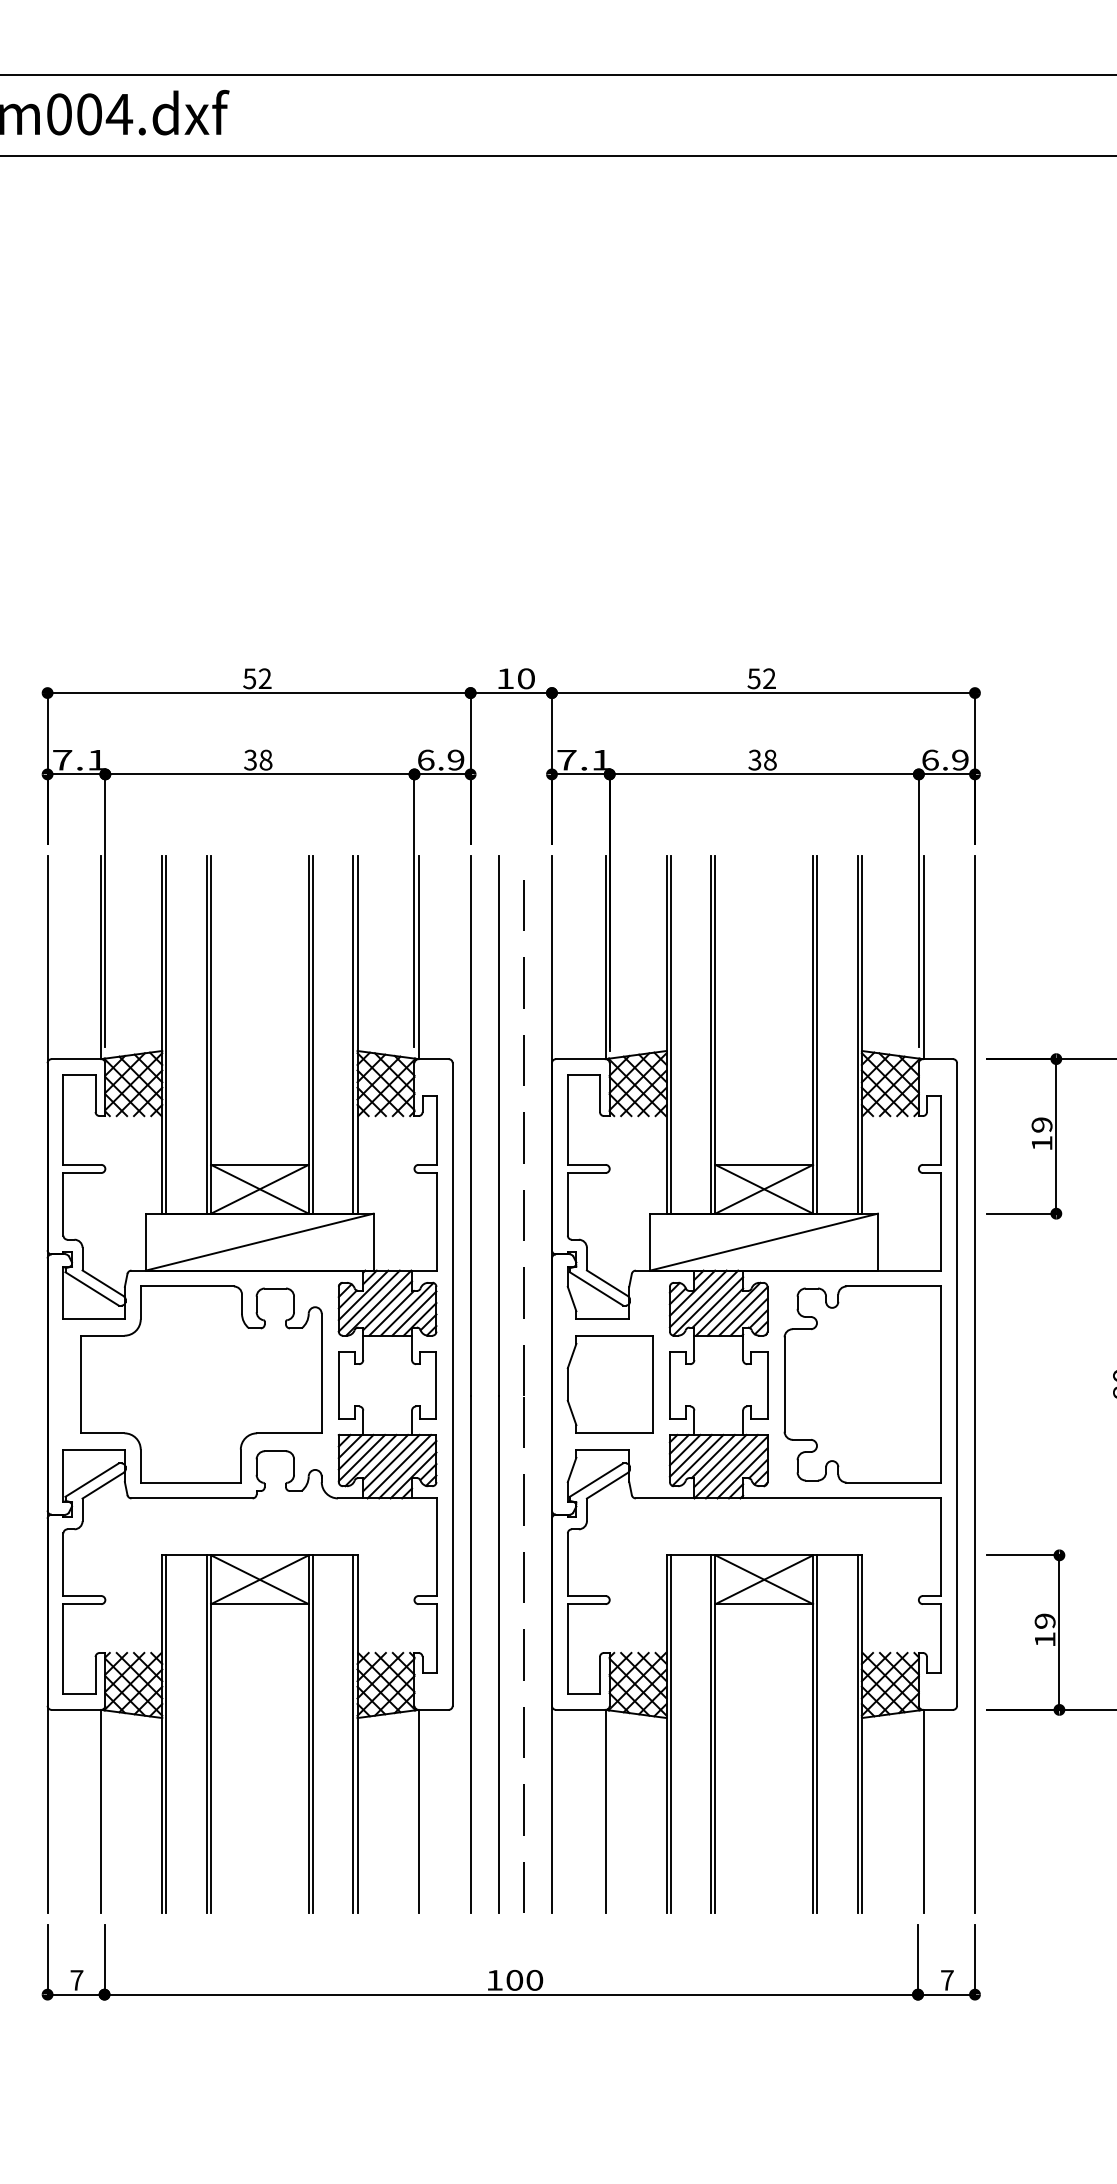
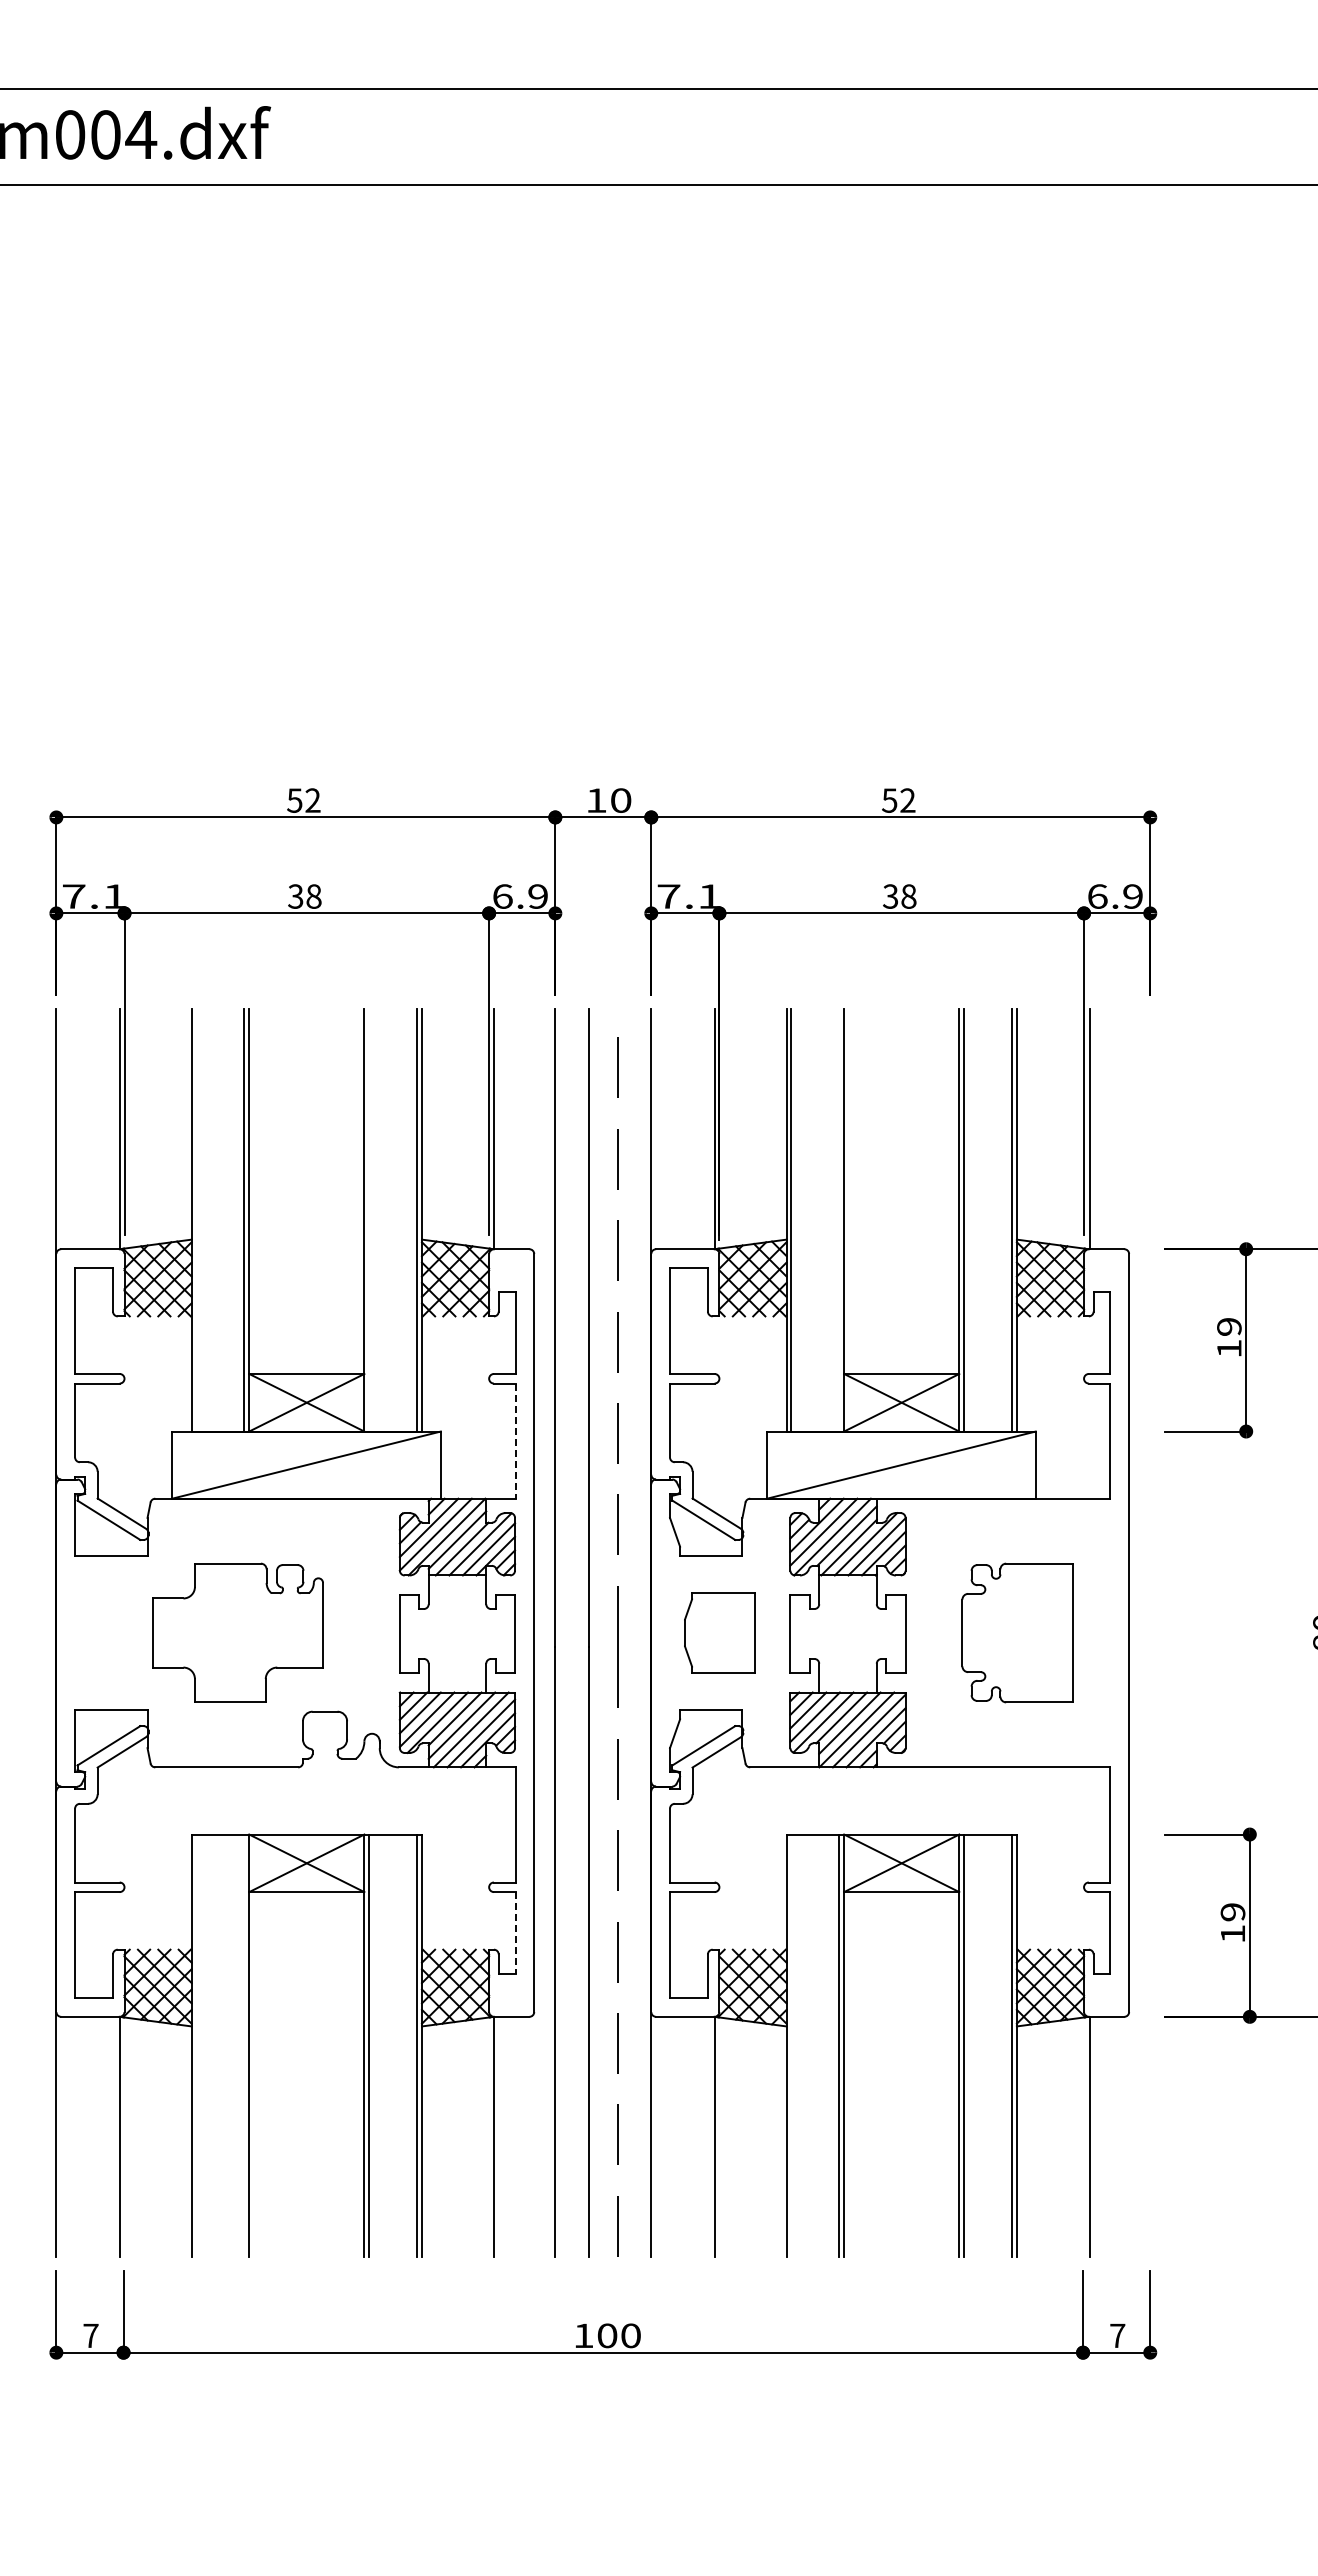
line: (166, 1034) -> (196, 1220), removed
line: (313, 1034) -> (369, 1220), removed
line: (711, 1034) -> (839, 1220), removed
line: (436, 1222) -> (515, 1441), solid -> dashed
part: (201, 1384) -> (237, 1632), size x0.6
part: (609, 1384) -> (719, 1632), size x0.7
part: (862, 1384) -> (1017, 1632), size x0.6
line: (974, 1384) -> (1149, 1632), removed
line: (436, 1638) -> (515, 1932), solid -> dashed
line: (166, 1734) -> (196, 2045), removed
line: (207, 1734) -> (244, 2045), removed
line: (670, 1734) -> (791, 2045), removed

